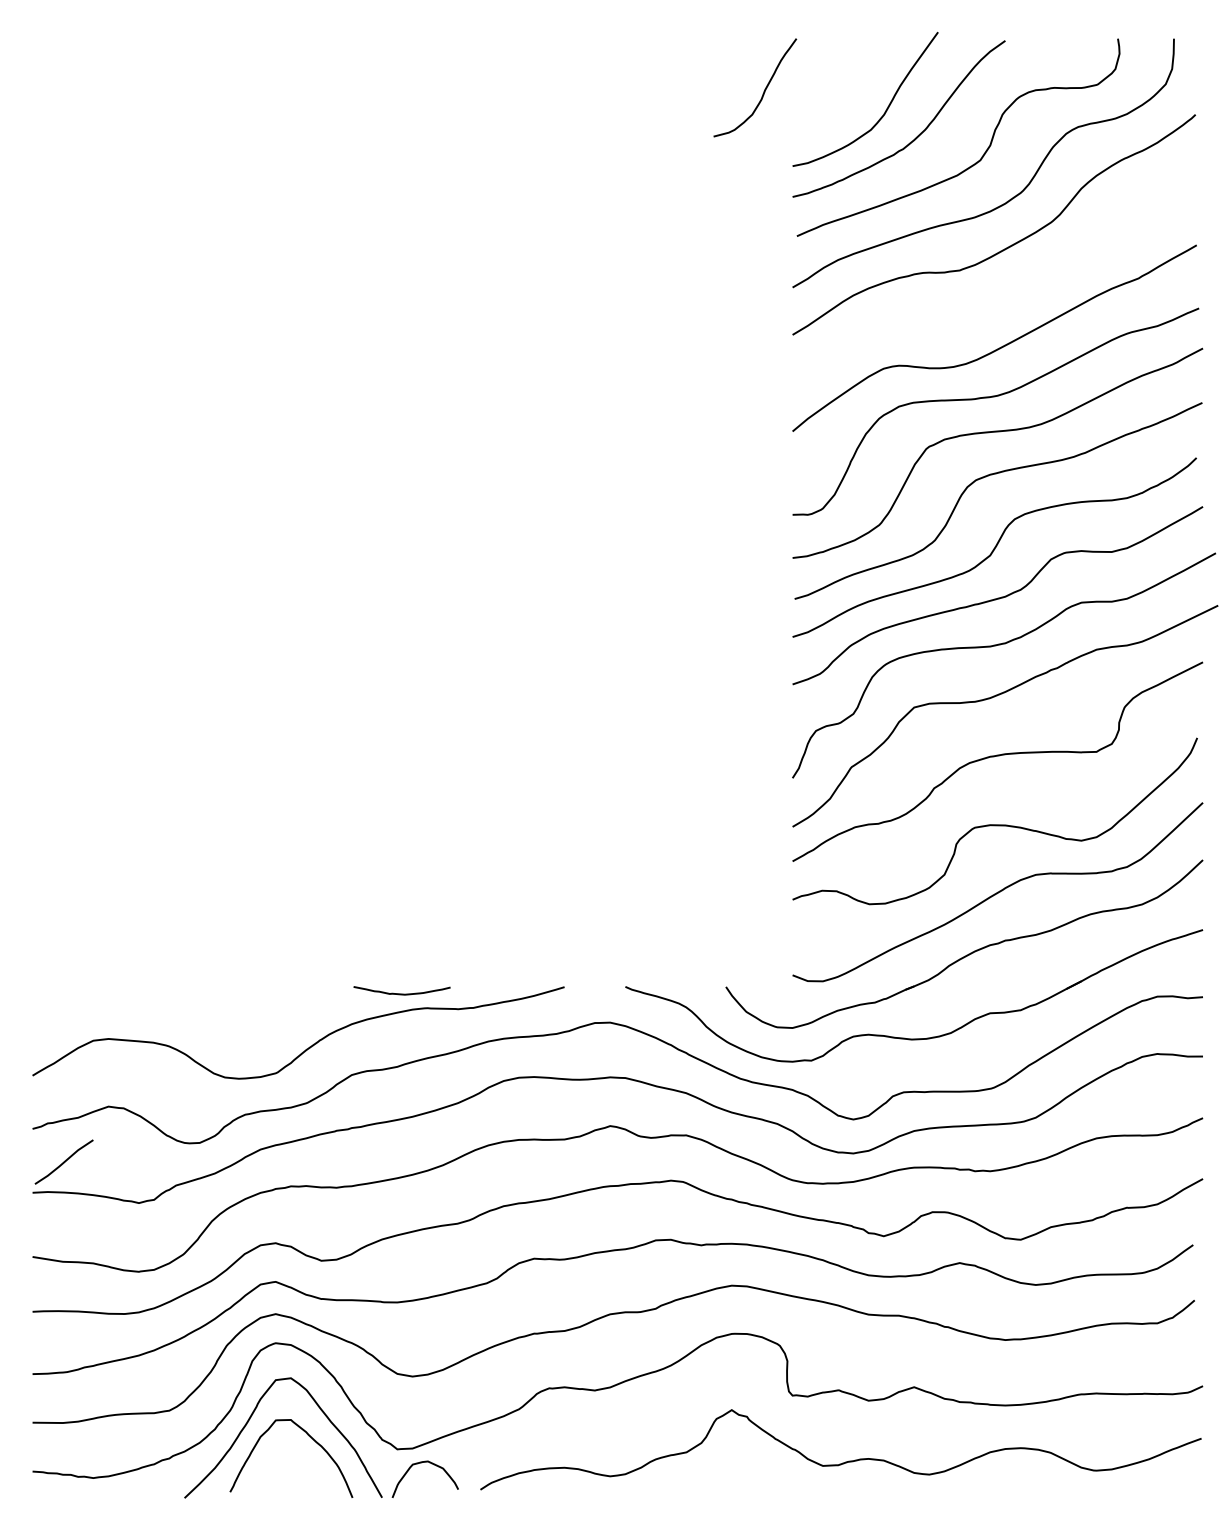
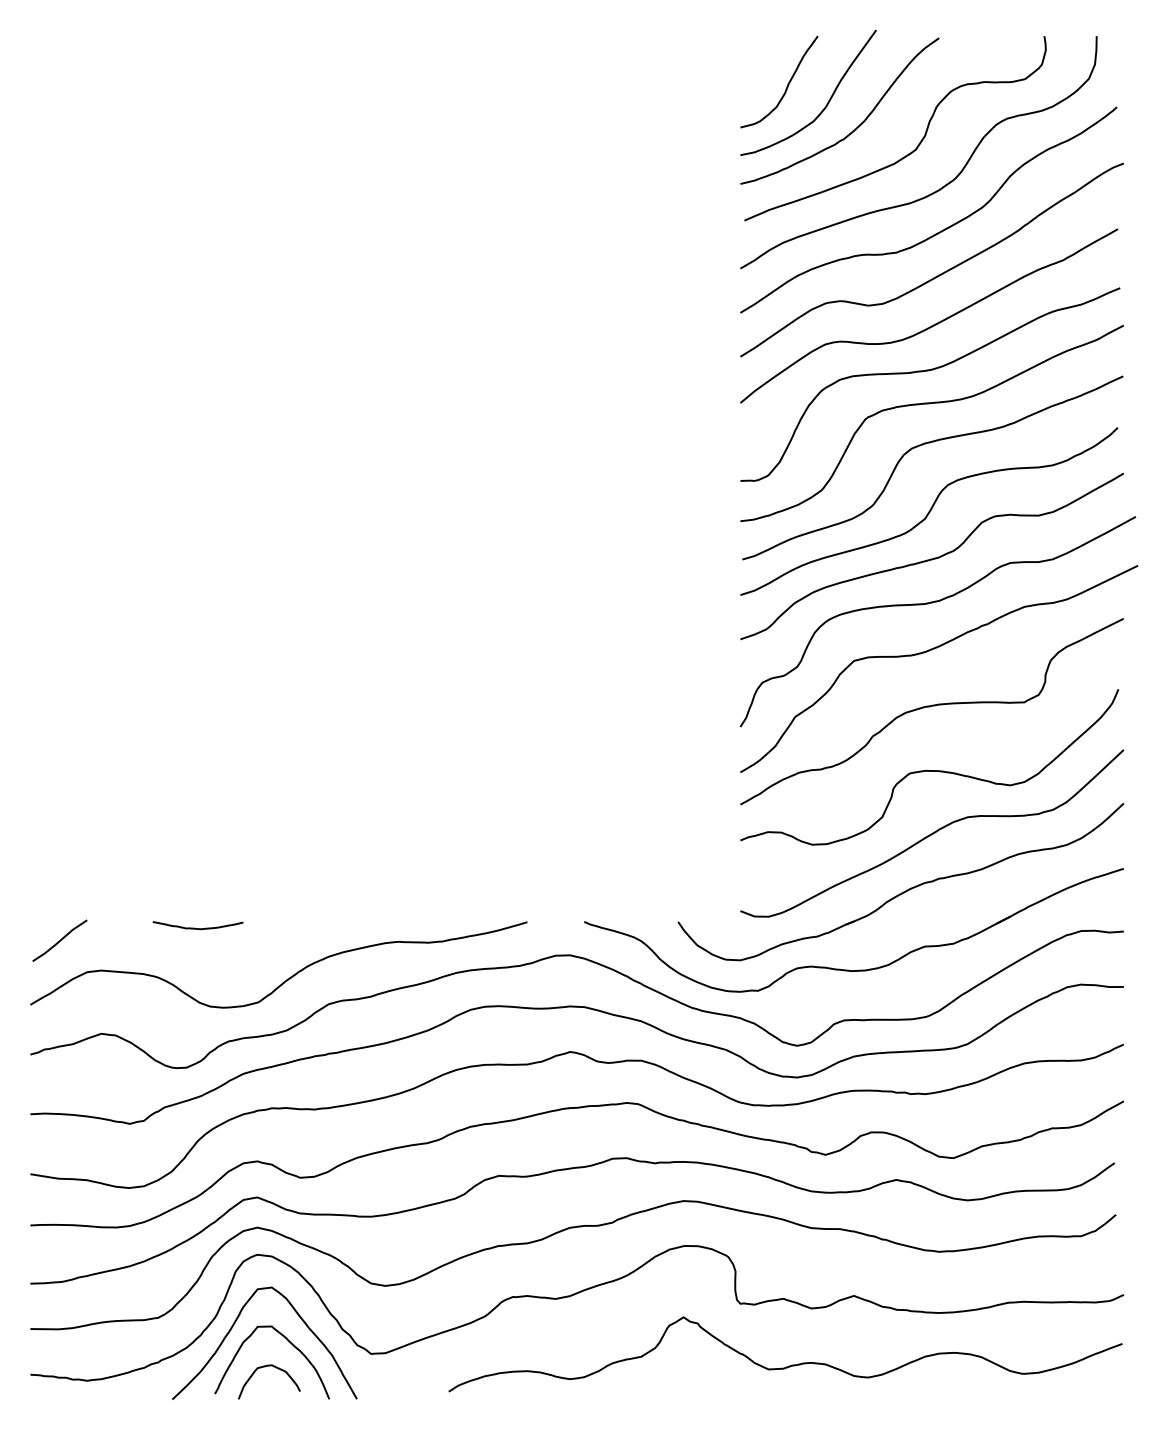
curve: (763, 91) -> (787, 85), moved
curve: (1005, 293) -> (939, 274), added
curve: (401, 993) -> (197, 928), moved
line: (63, 1161) -> (59, 940), moved
curve: (421, 1463) -> (265, 1367), moved

